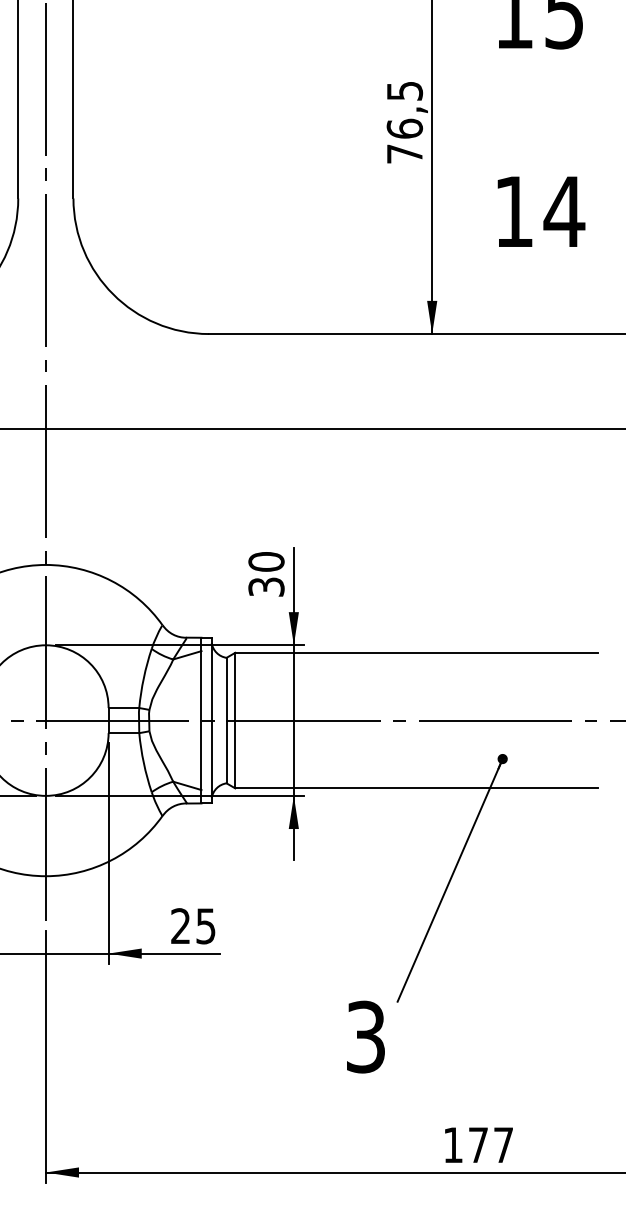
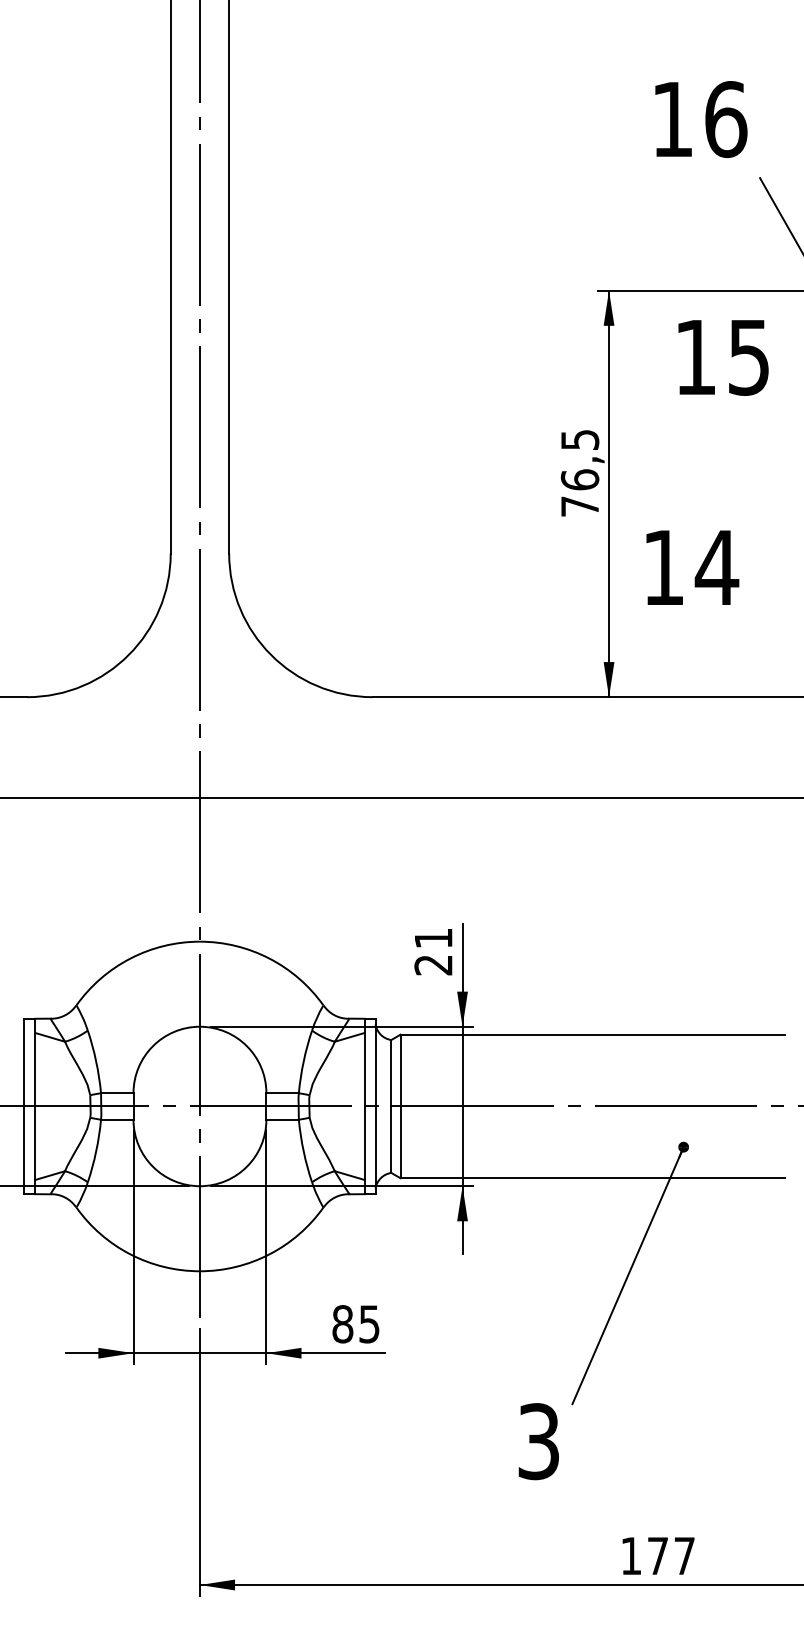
text: (541, 211) -> (692, 567), moved
text: (266, 574) -> (433, 951), 30 -> 21
text: (180, 926) -> (342, 1324), 25 -> 85

